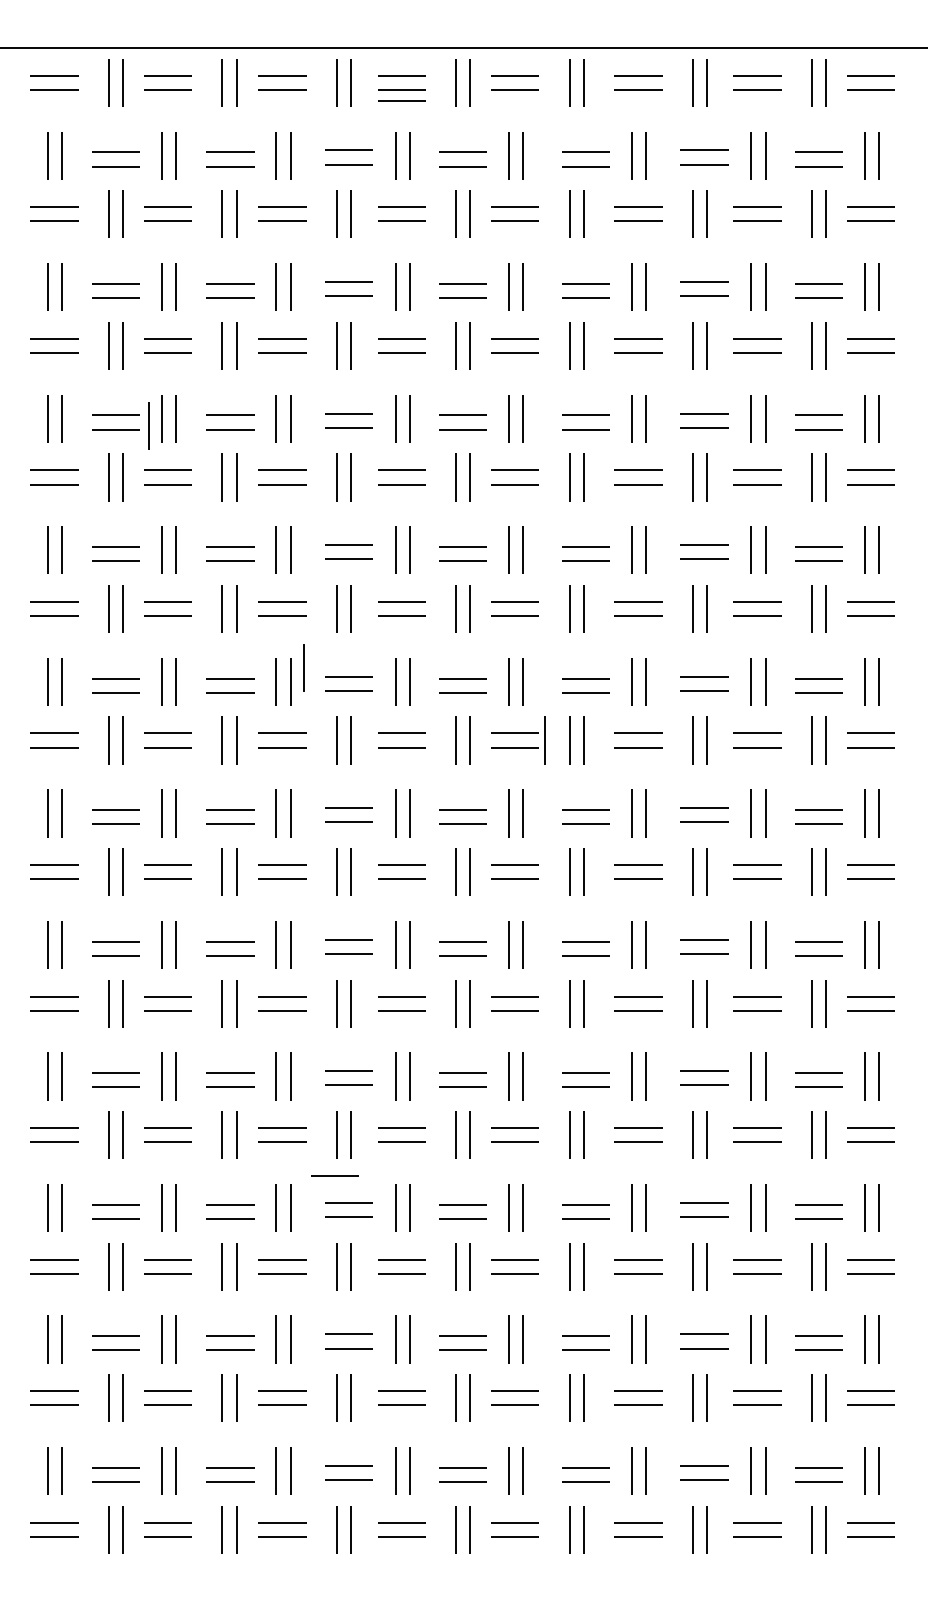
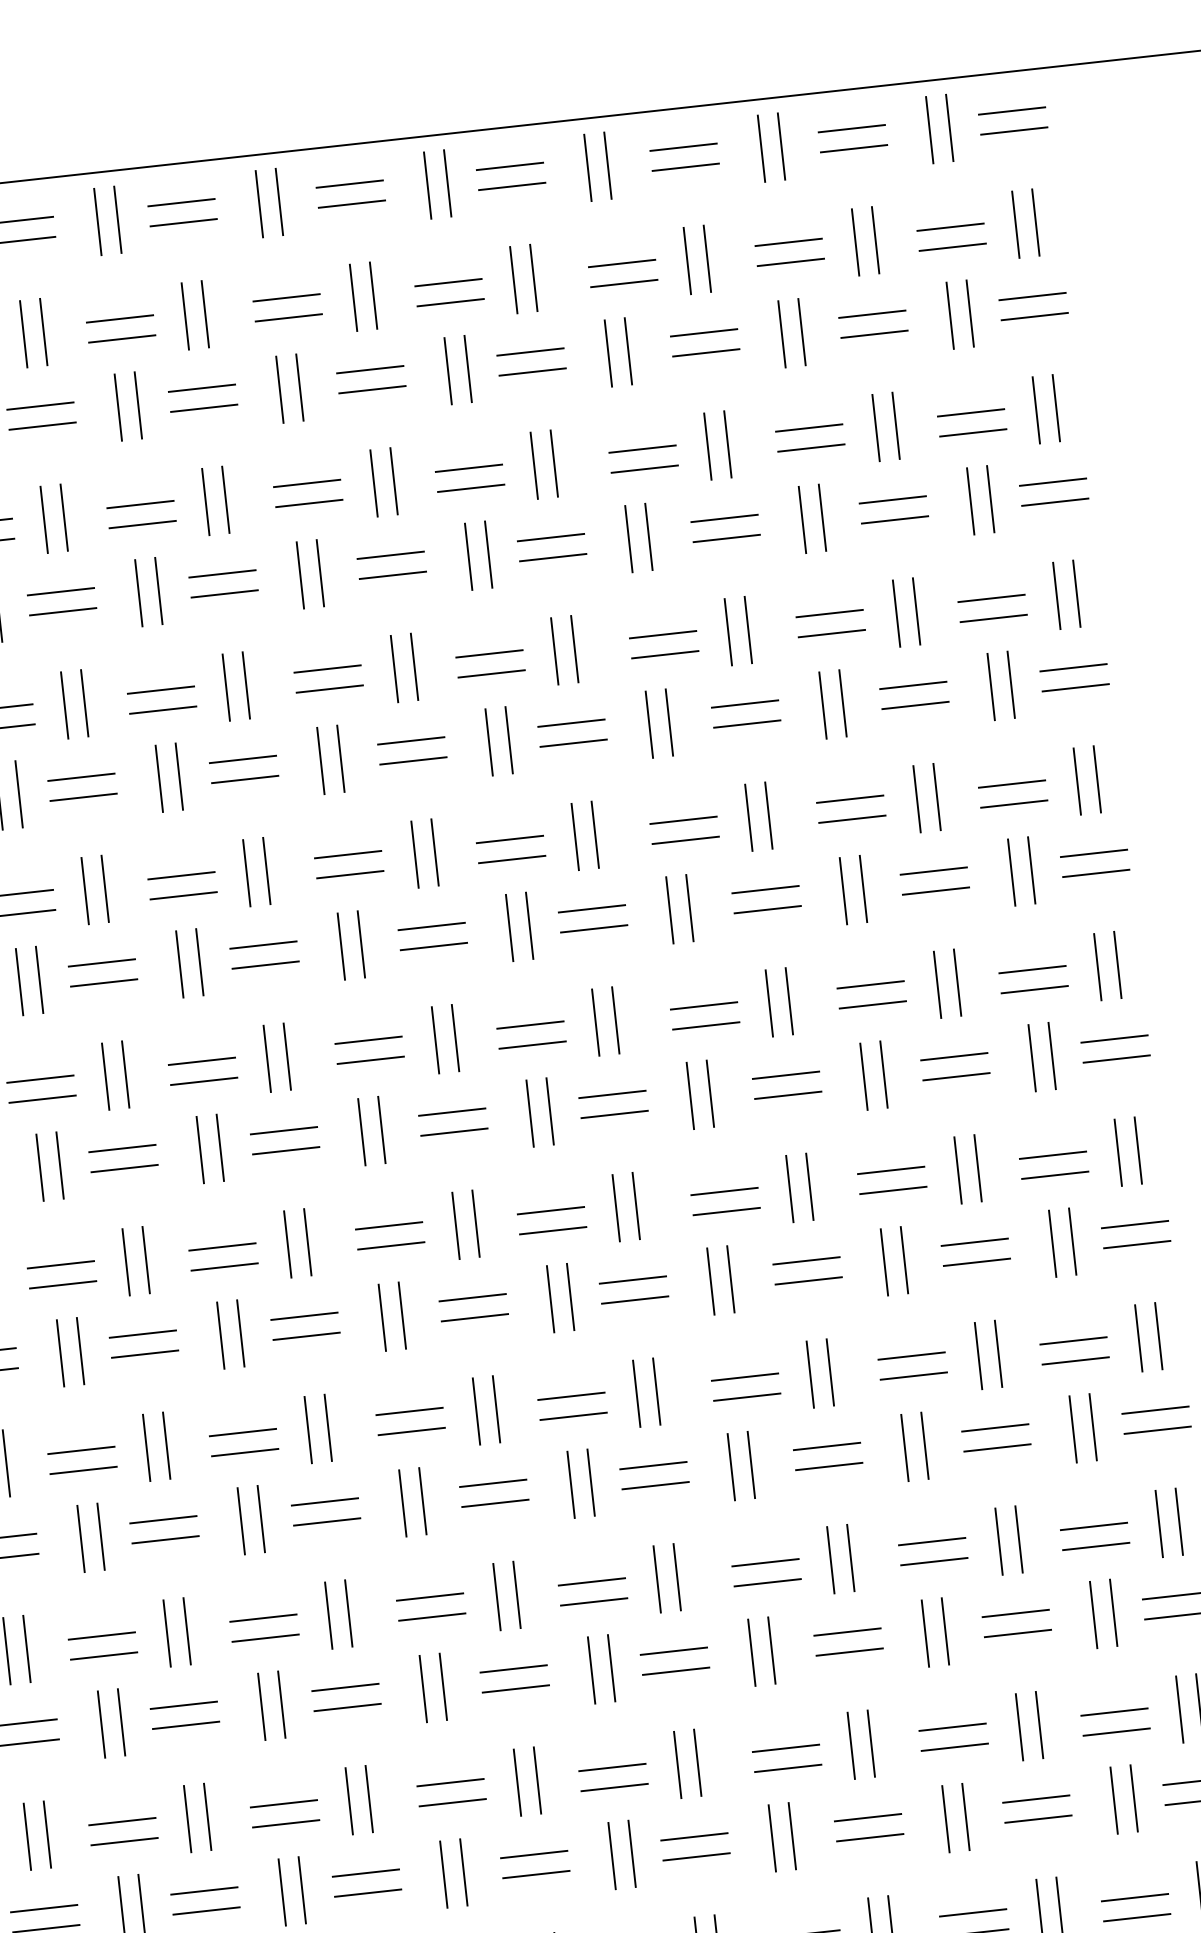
line: (401, 100) -> (353, 219), removed
line: (148, 425) -> (46, 717), removed
line: (303, 667) -> (303, 1034), removed
line: (544, 740) -> (654, 1099), removed
line: (334, 1175) -> (426, 1746), removed

